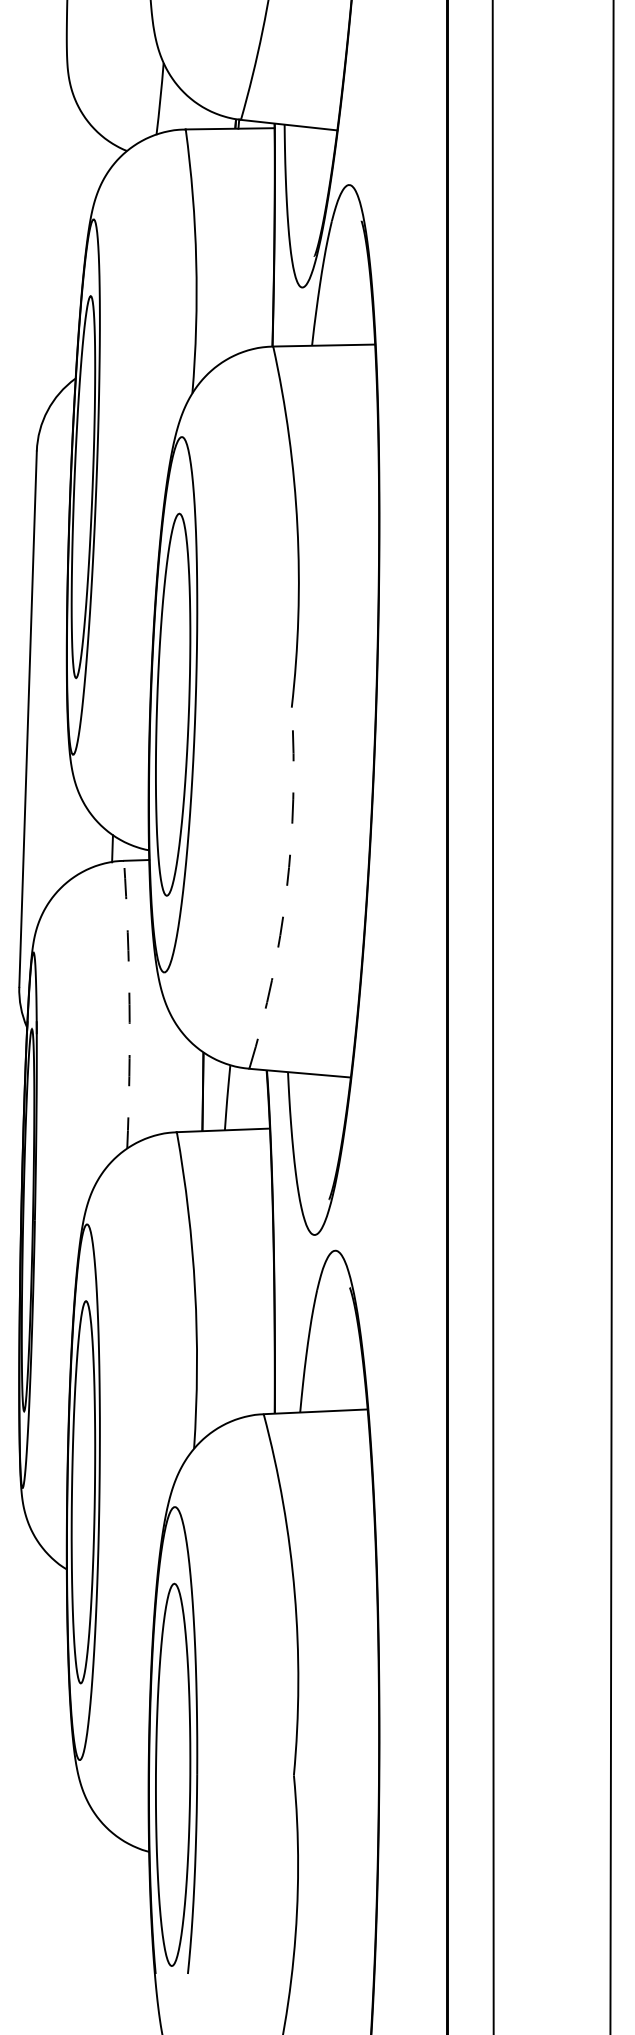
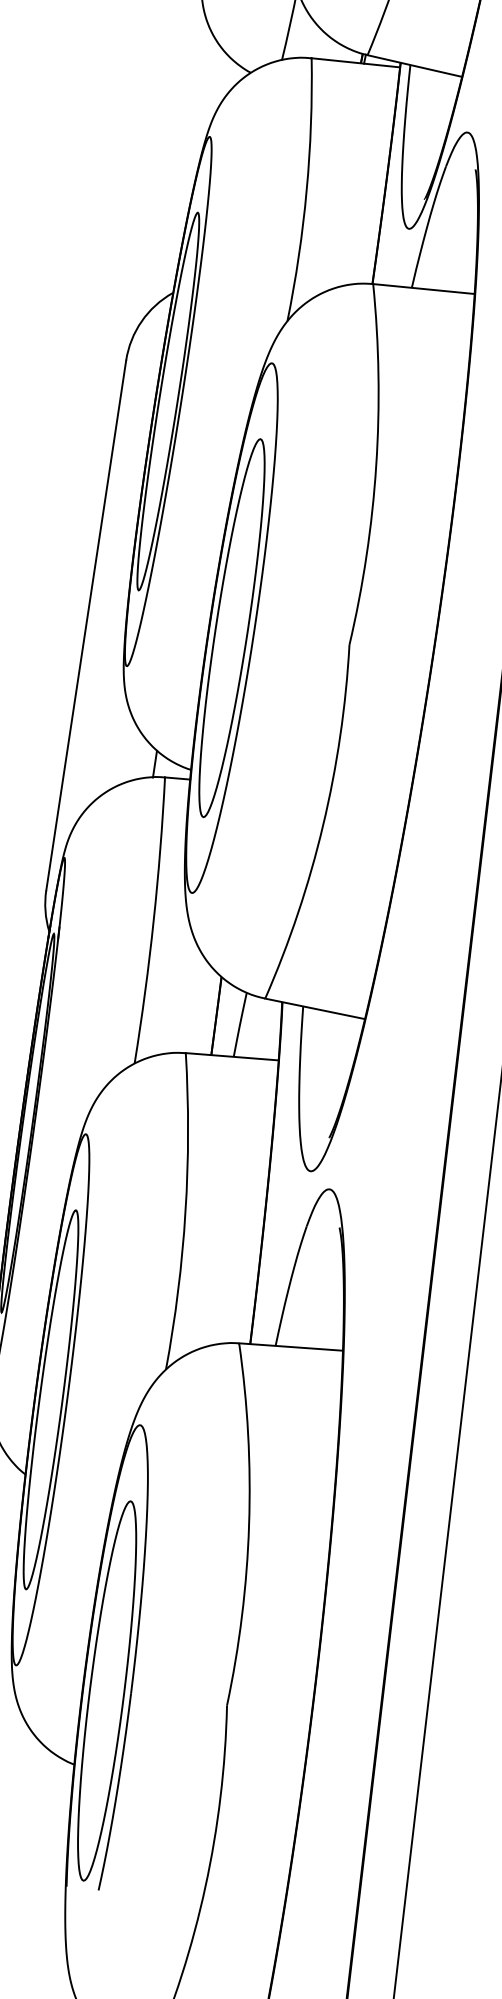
arc: (286, 890) -> (322, 825), dashed -> solid
arc: (129, 1004) -> (153, 920), dashed -> solid

